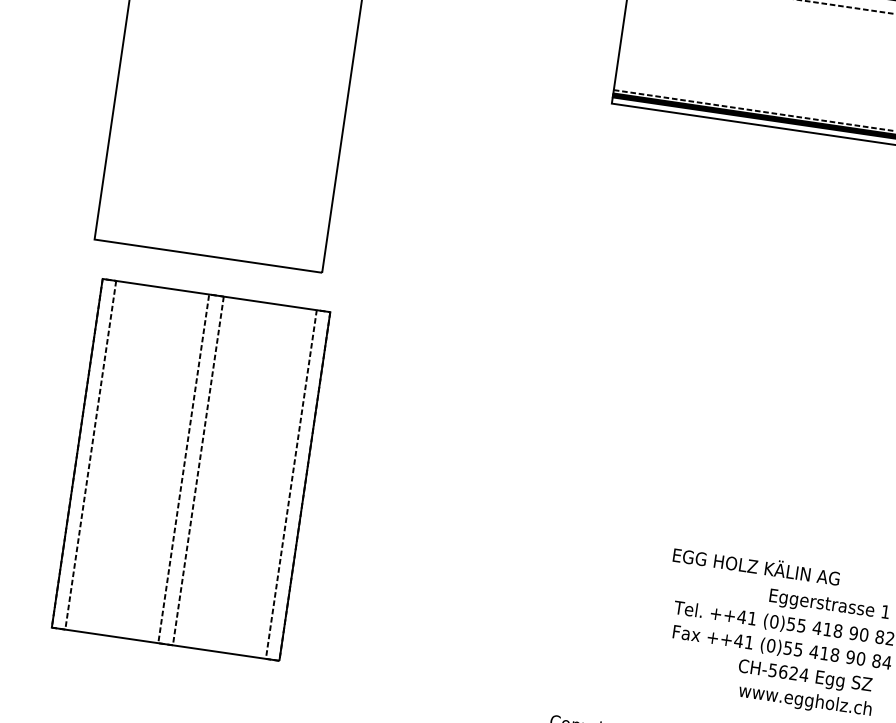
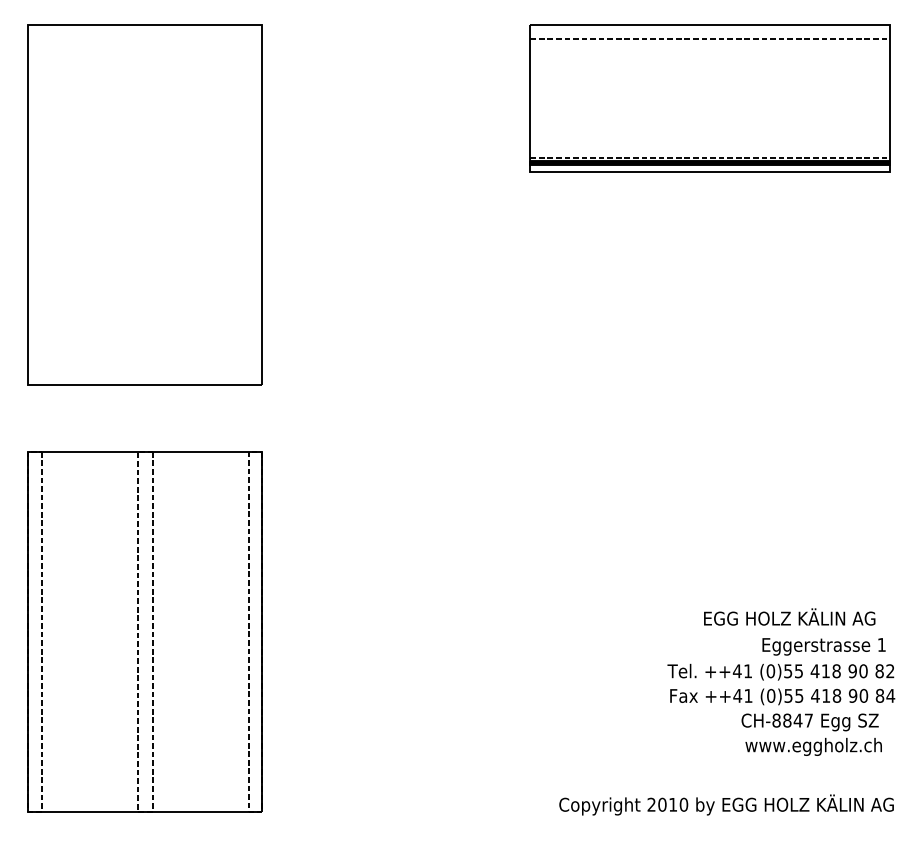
part: (190, 469) -> (144, 631), moved
text: (756, 565) -> (789, 616), moved
text: (788, 672) -> (792, 720), CH-5624 -> CH-8847

